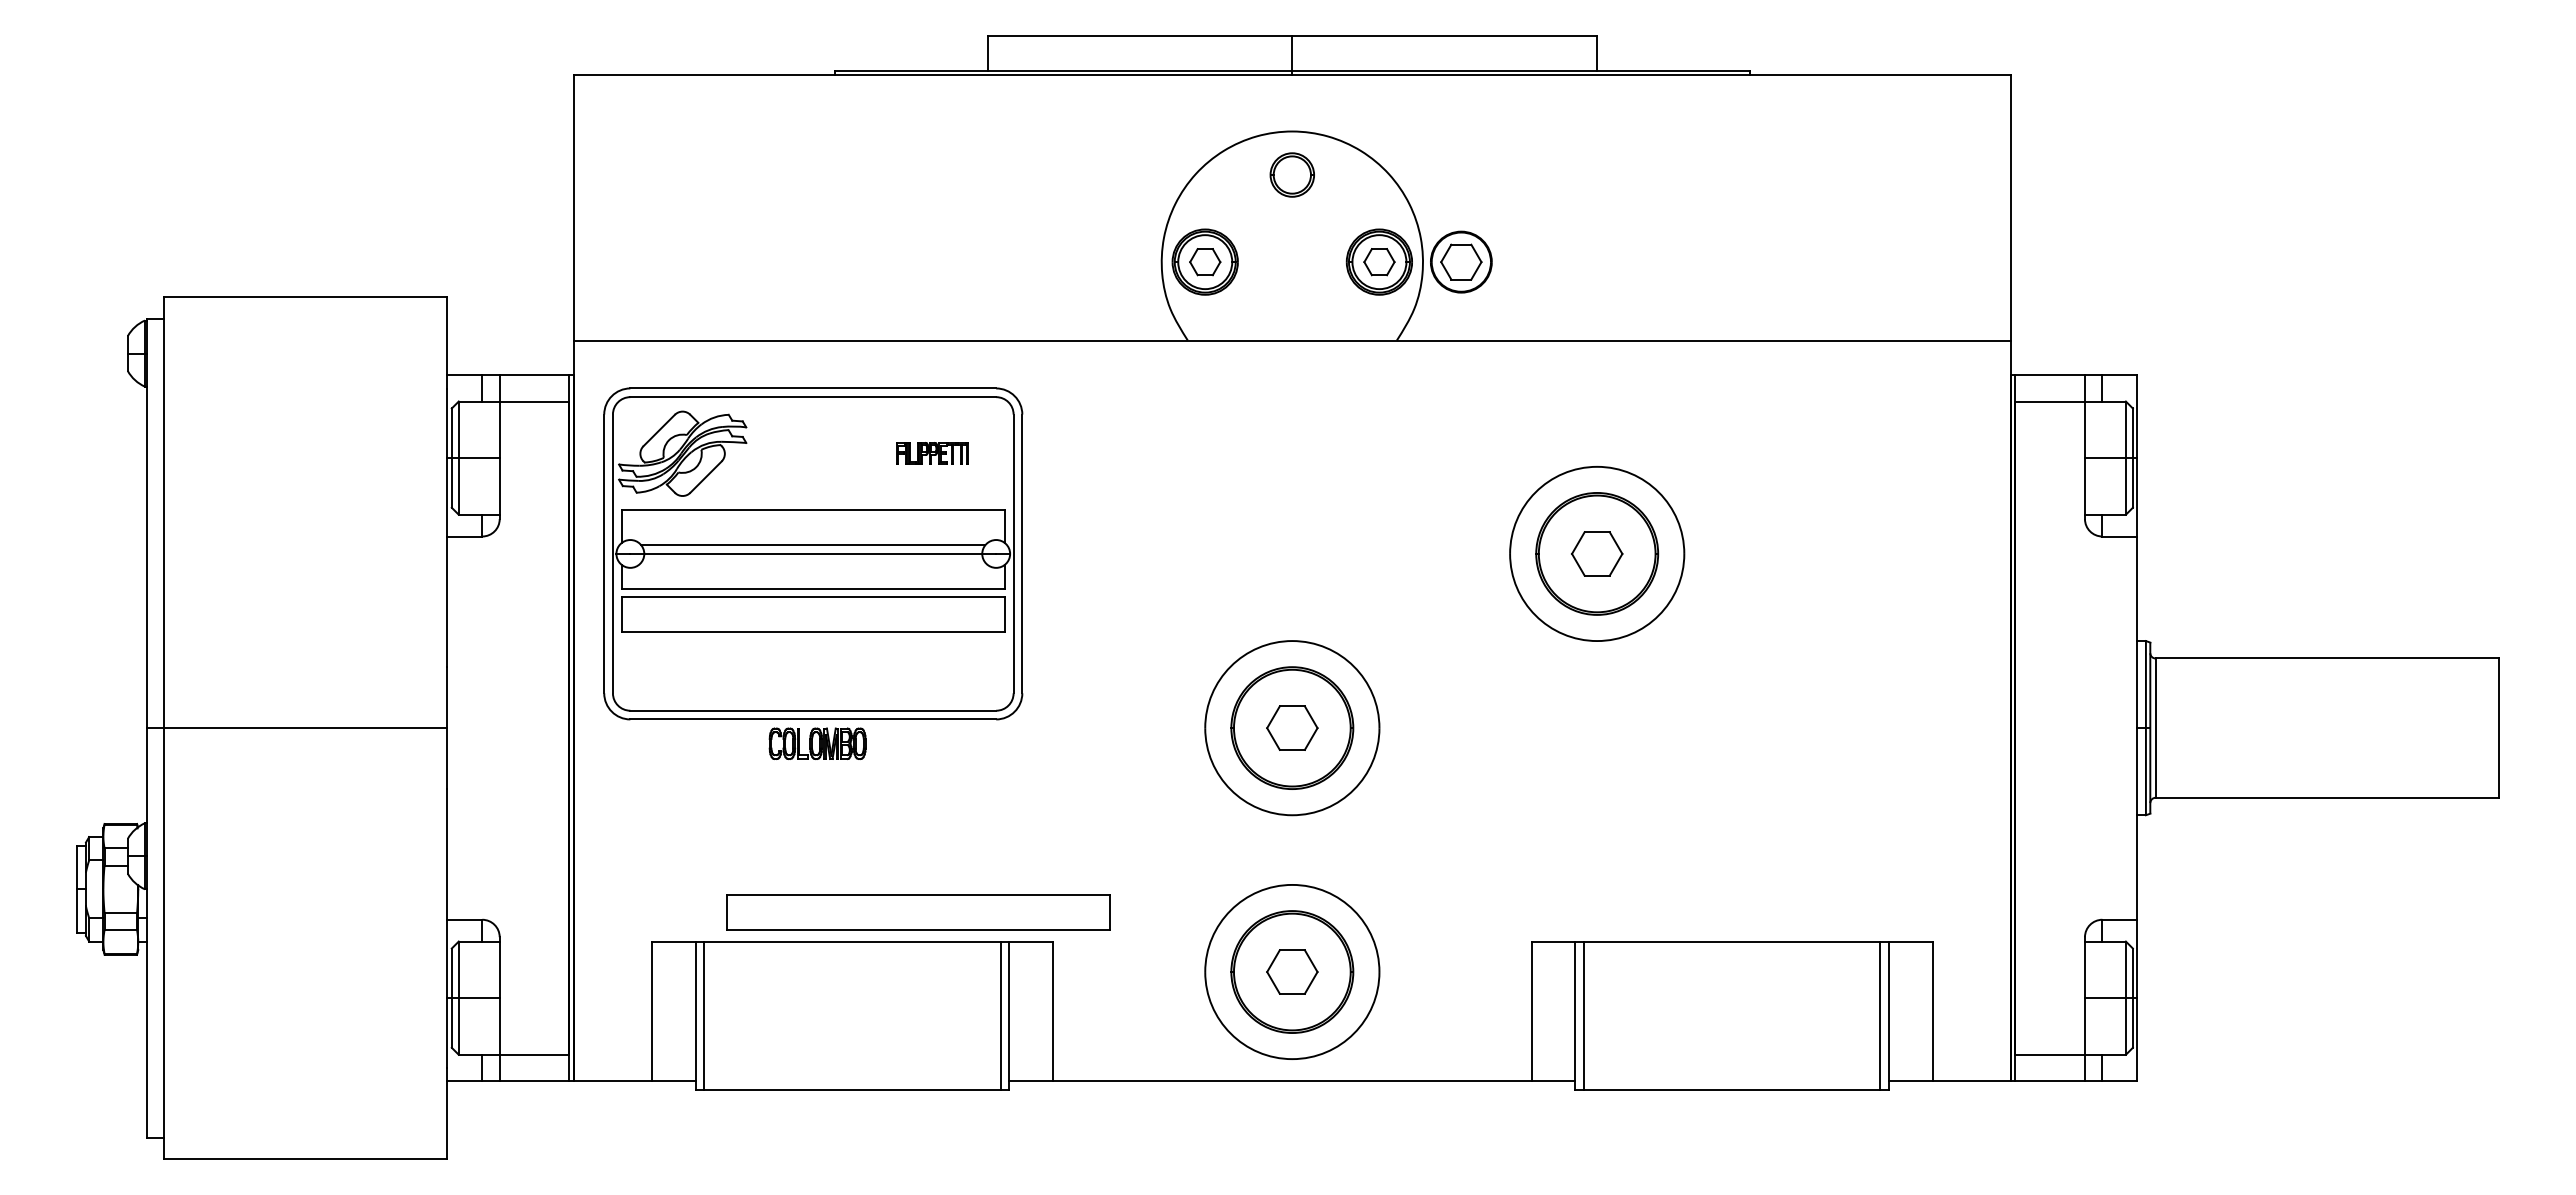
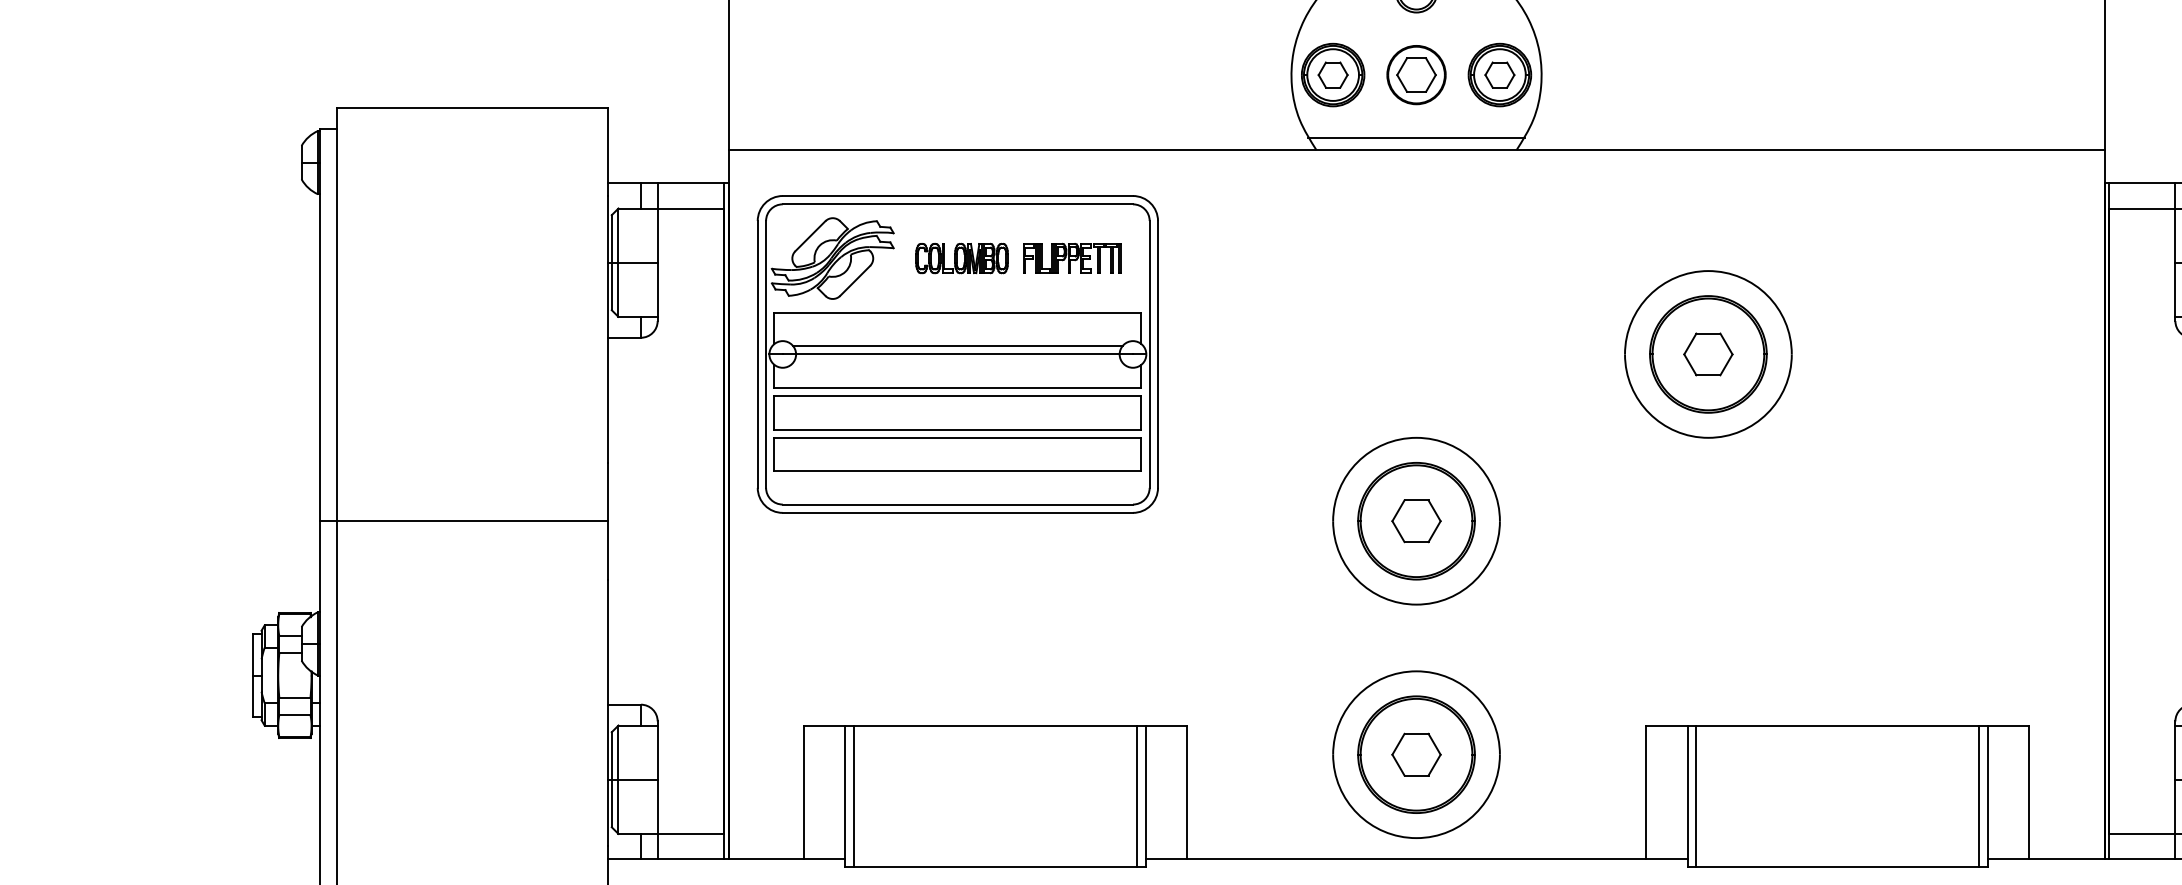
part: (1461, 261) -> (1416, 74), moved
line: (1292, 327) -> (1416, 137), added
part: (932, 453) -> (1072, 258), size x1.43
part: (817, 743) -> (961, 258), moved
part: (918, 912) -> (958, 454), moved

